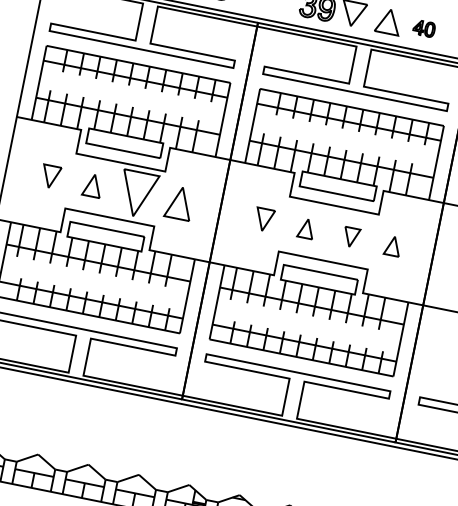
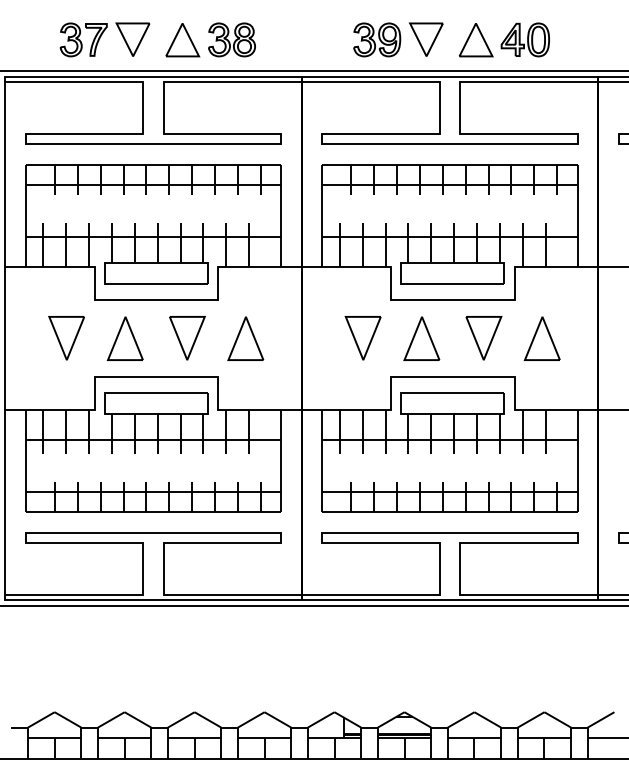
part: (423, 28) -> (524, 39), size x1.67
part: (50, 176) -> (66, 338), size x1.43
part: (92, 185) -> (124, 338), size x1.43
part: (137, 194) -> (187, 338), size x0.71
part: (263, 219) -> (362, 338), size x1.43
part: (306, 228) -> (421, 338), size x1.67
part: (350, 237) -> (483, 338), size x1.67
part: (392, 245) -> (541, 338), size x1.67

